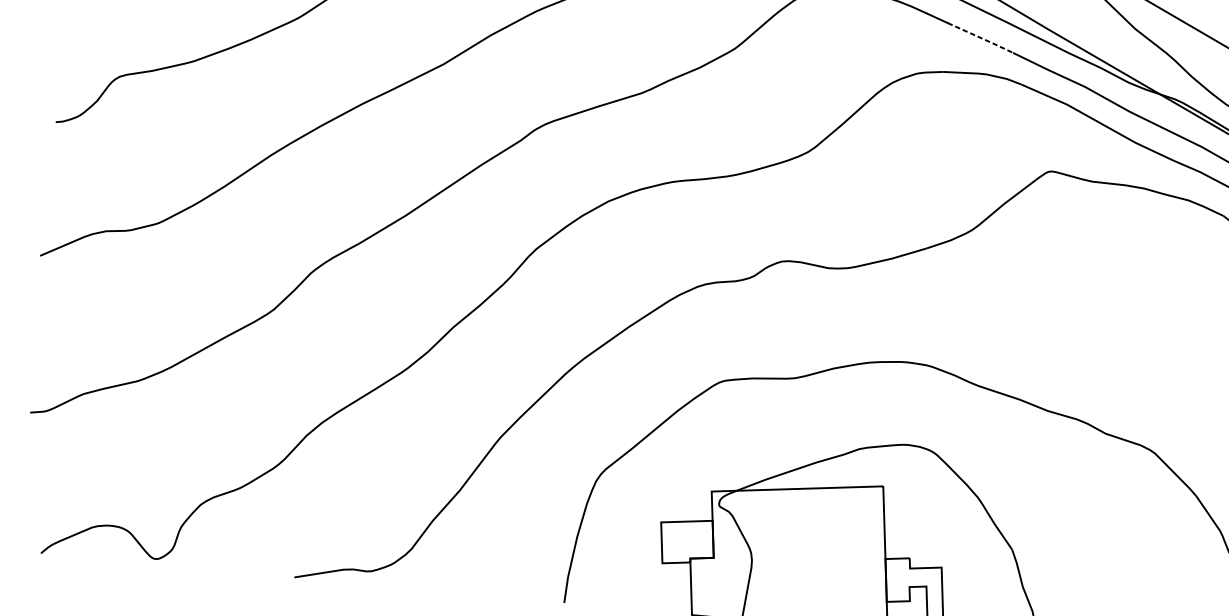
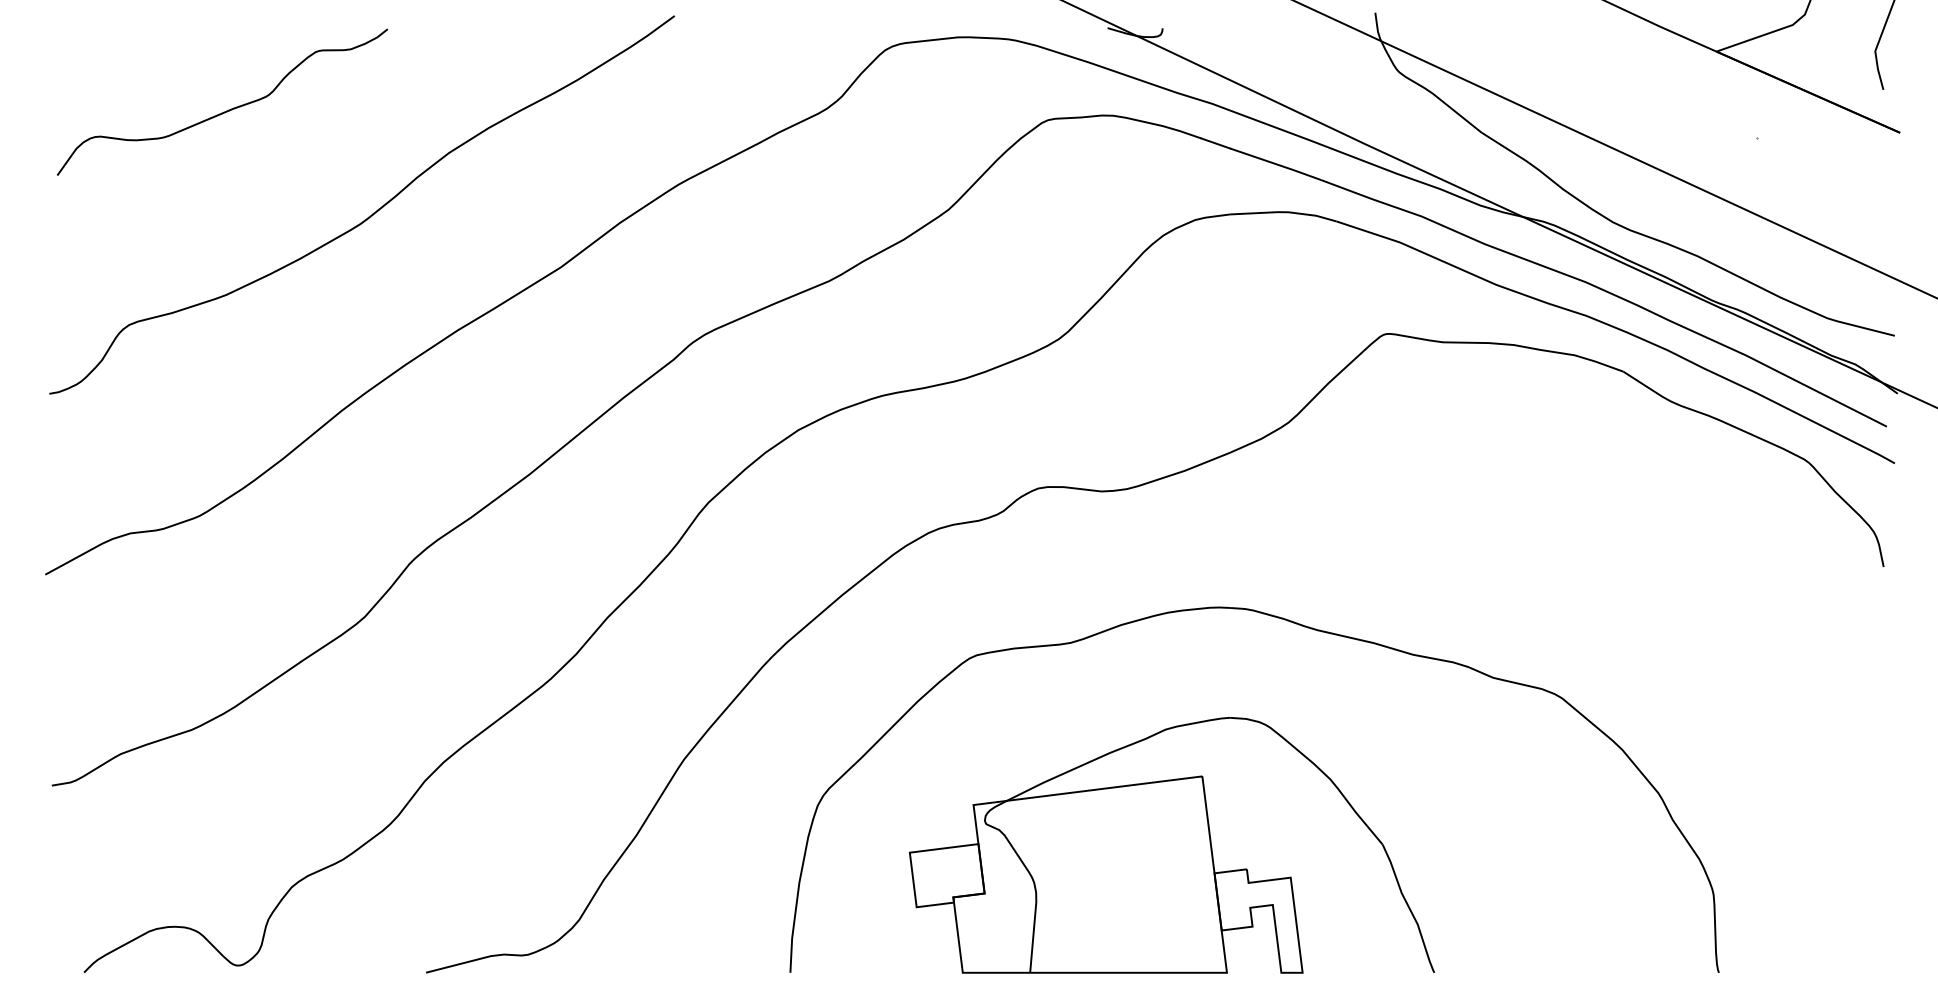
line: (981, 38) -> (1276, 164), dashed -> solid

